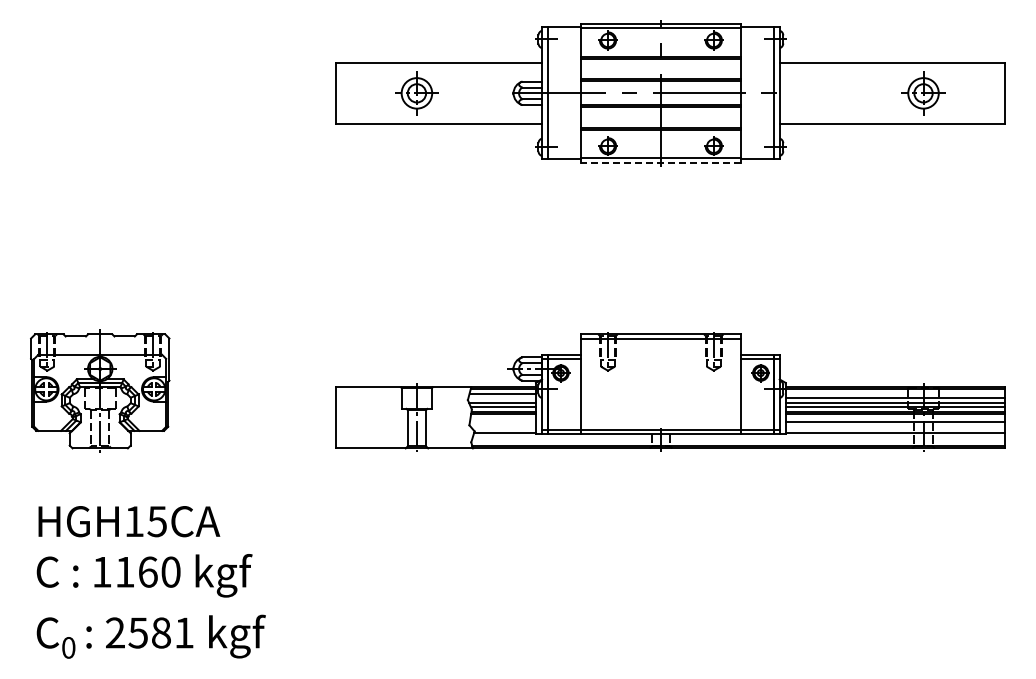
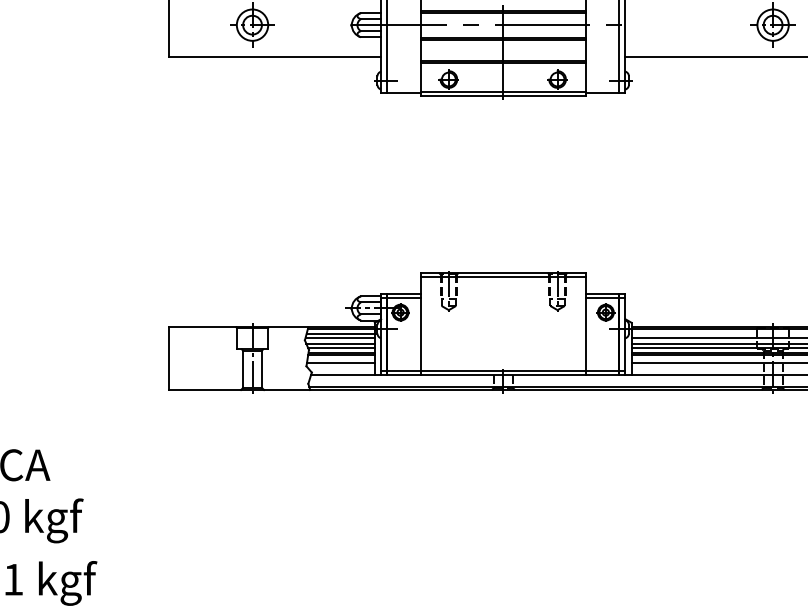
line: (660, 162) -> (502, 96), dashed -> solid
line: (501, 397) -> (339, 337), added
line: (502, 422) -> (340, 363), added

